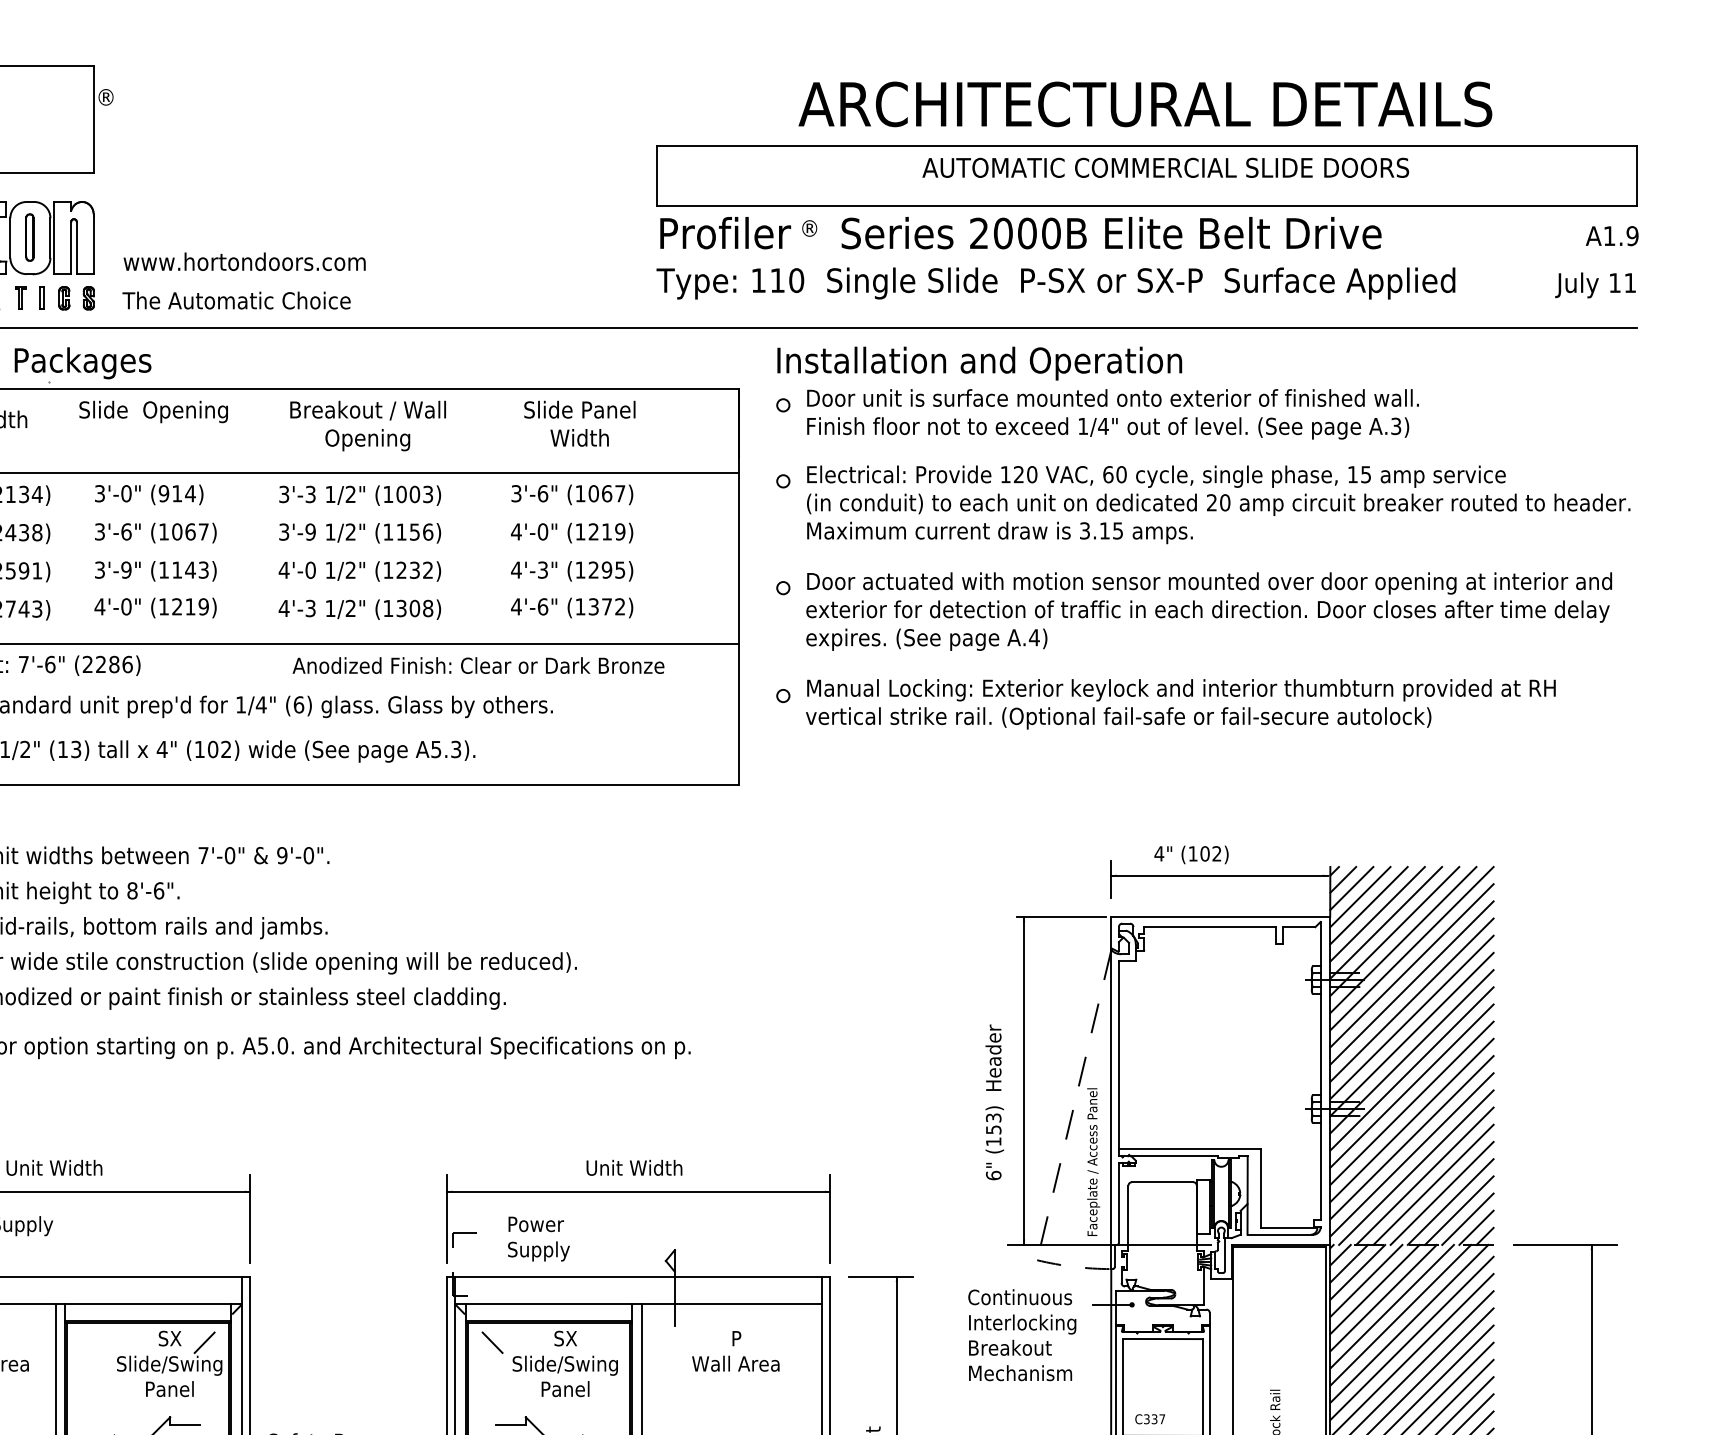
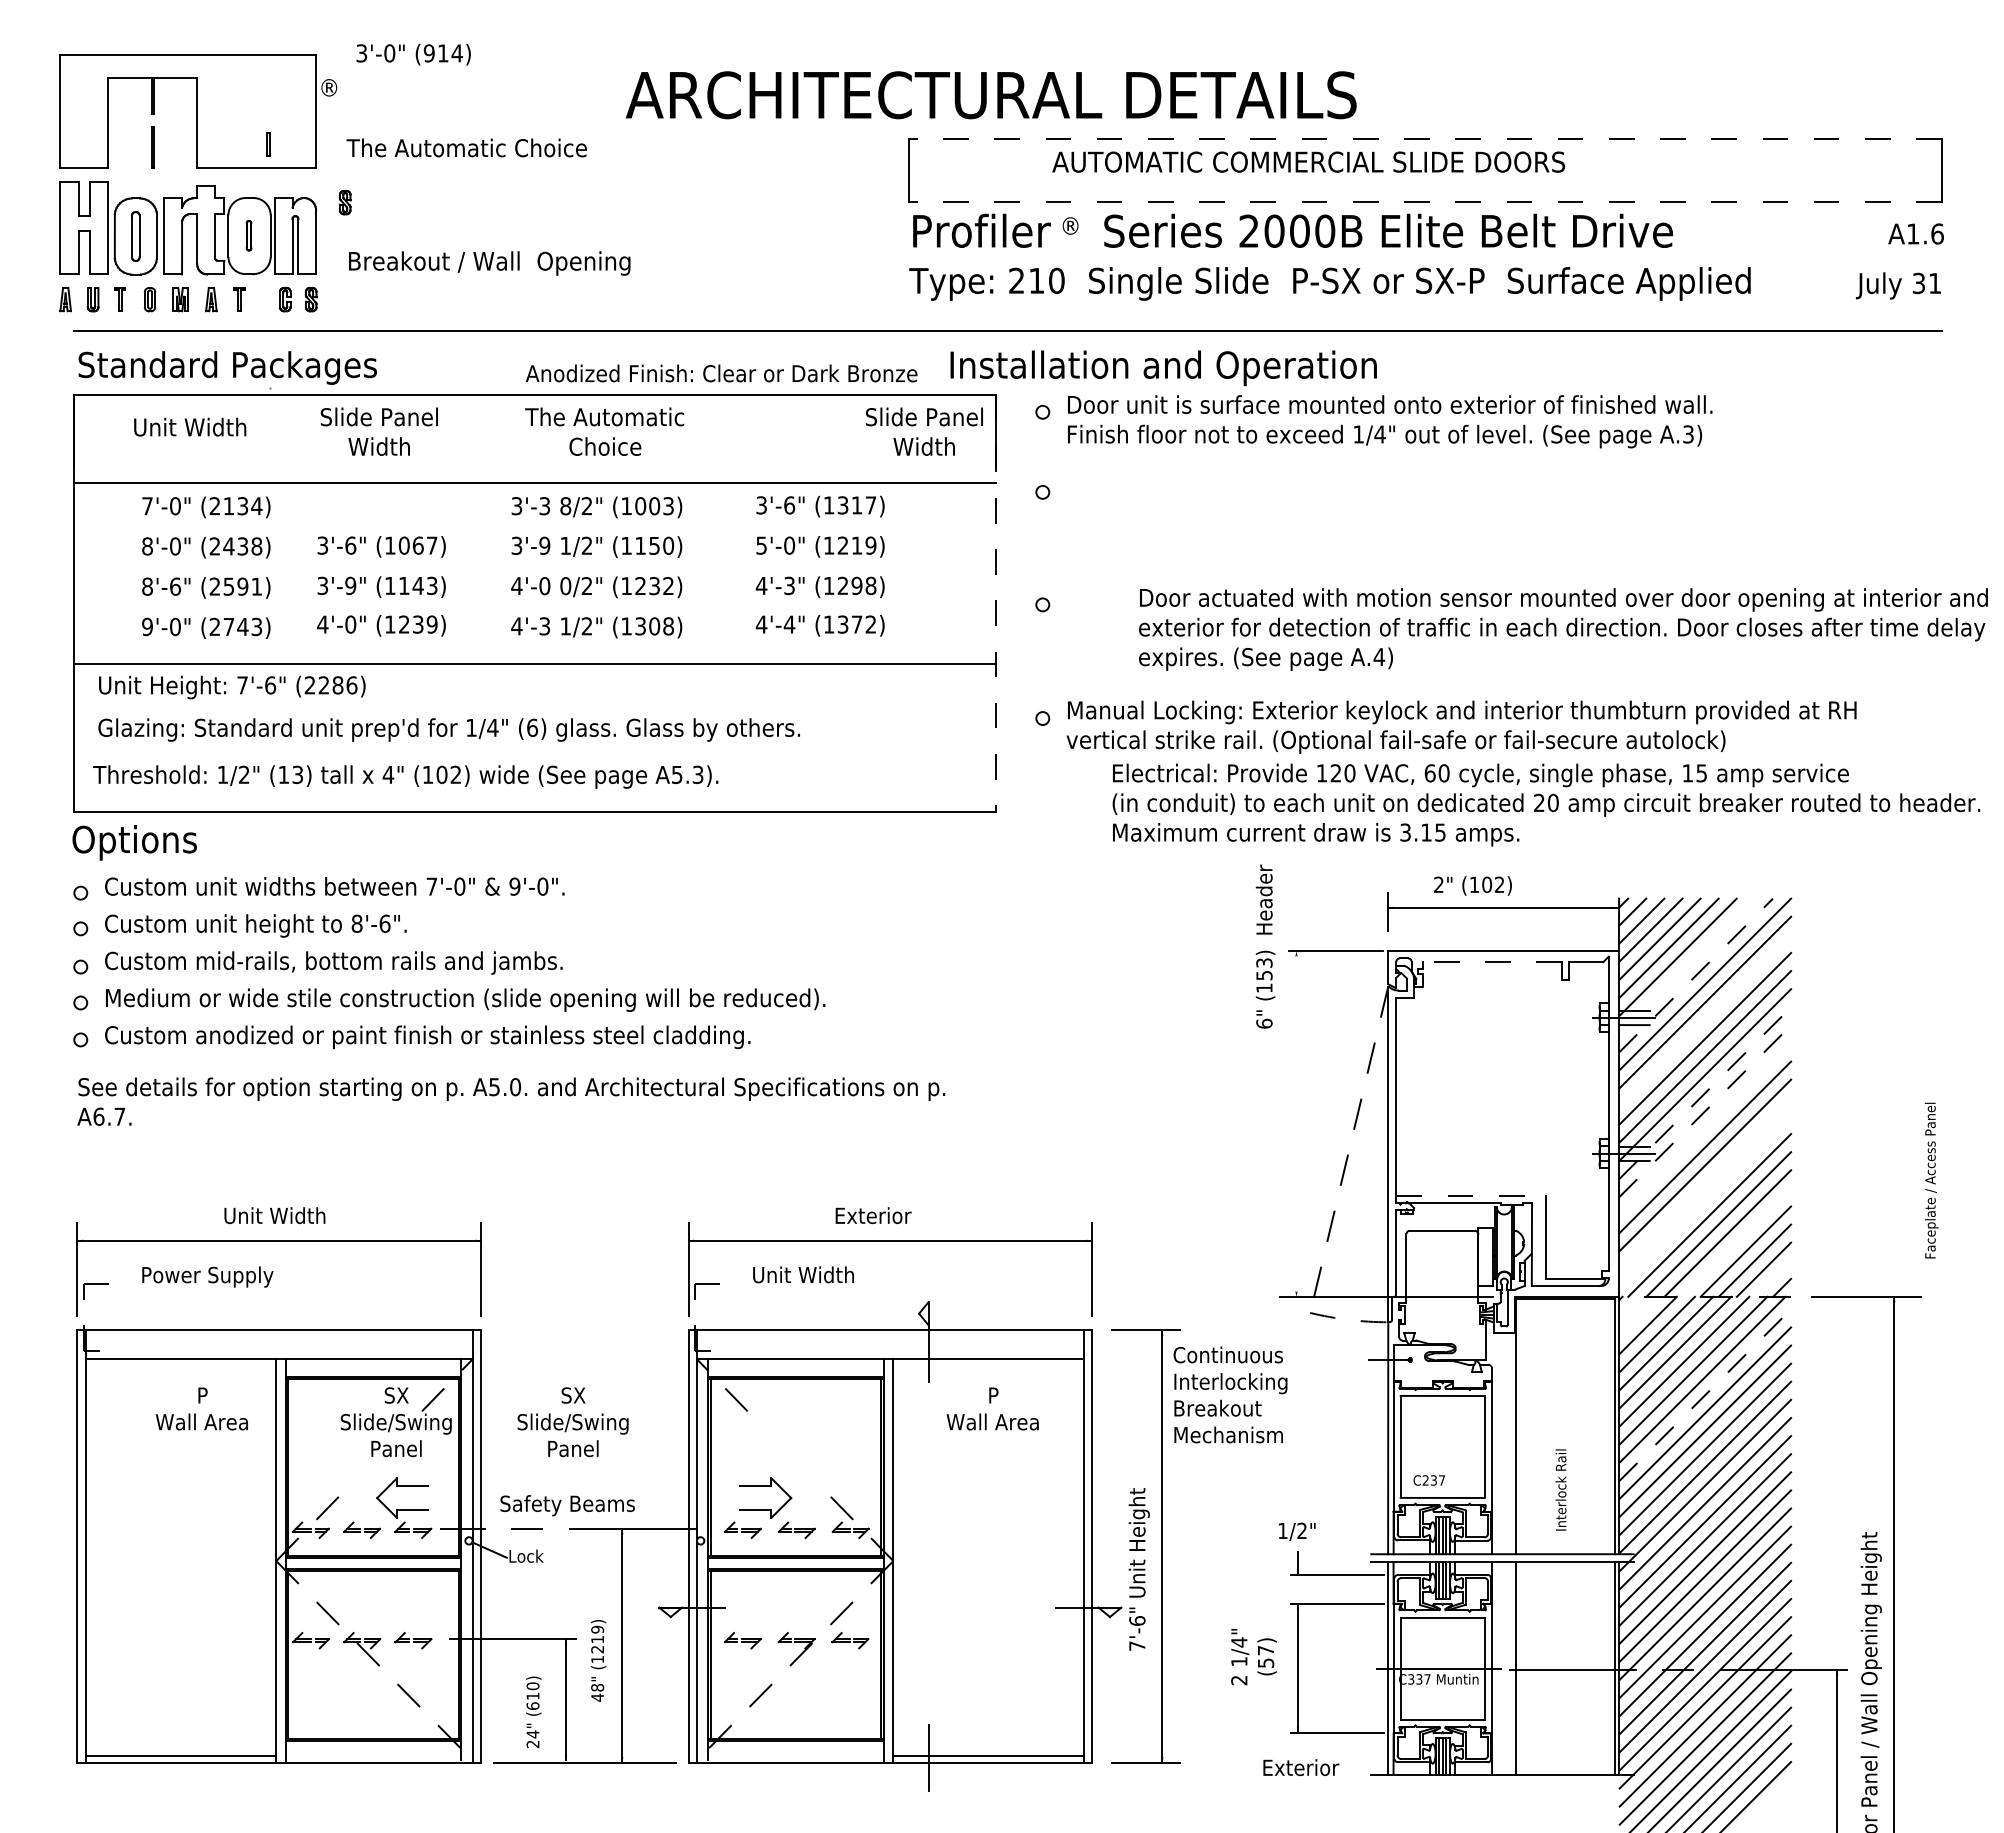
text: (1144, 104) -> (990, 95), moved
line: (1146, 145) -> (1425, 138), solid -> dashed
text: (1165, 167) -> (1308, 161), moved
part: (120, 206) -> (344, 202), added
line: (1146, 206) -> (1425, 202), solid -> dashed
text: (1632, 235) -> (1937, 233), A1.9 -> A1.6
part: (29, 237) -> (248, 235), size x0.6
text: (257, 264) -> (488, 263), www.hortondoors.com -> Breakout / Wall  Opening
text: (758, 280) -> (1016, 280), 110 -> 210
text: (1614, 283) -> (1918, 283), 11 -> 31
line: (40, 298) -> (267, 144), moved
text: (236, 300) -> (466, 147), moved
text: (979, 363) -> (1163, 368), moved
text: (153, 423) -> (379, 431), Slide  Opening -> Slide Panel Width
text: (579, 423) -> (924, 431), moved
text: (368, 425) -> (605, 433), Breakout / Wall  Opening -> The Automatic Choice
text: (599, 493) -> (849, 505), (1067) -> (1317)
text: (148, 494) -> (413, 54), moved
text: (330, 494) -> (565, 506), 1/2" -> 8/2"
text: (1218, 504) -> (1546, 804), moved
text: (428, 531) -> (668, 545), (1156) -> (1150)
text: (516, 531) -> (761, 545), 4'-0" -> 5'-0"
text: (619, 569) -> (870, 585), (1295) -> (1298)
text: (330, 570) -> (565, 586), 1/2" -> 0/2"
line: (738, 587) -> (995, 604), solid -> dashed
text: (190, 606) -> (418, 624), (1219) -> (1239)
text: (542, 606) -> (789, 624), 4'-6" -> 4'-4"
text: (1209, 611) -> (1563, 629), moved
text: (478, 665) -> (721, 373), moved
text: (1158, 853) -> (1438, 884), 4" -> 2"
line: (1210, 927) -> (1492, 962), solid -> dashed
line: (1394, 931) -> (1686, 966), removed
line: (1403, 939) -> (1696, 975), solid -> dashed
line: (1412, 982) -> (1705, 1020), removed
line: (1412, 1051) -> (1705, 1093), solid -> dashed
line: (1412, 1069) -> (1705, 1111), solid -> dashed
line: (1024, 1080) -> (1296, 1123), removed
line: (1412, 1086) -> (1705, 1129), removed
text: (994, 1102) -> (1265, 946), moved
line: (1412, 1137) -> (1705, 1183), removed
line: (1190, 1149) -> (1471, 1196), solid -> dashed
line: (1412, 1154) -> (1705, 1201), removed
text: (1093, 1162) -> (1931, 1180), moved
text: (634, 1167) -> (885, 1215), Unit Width -> Exterior
line: (1441, 1193) -> (1736, 1242), removed
line: (1476, 1227) -> (1773, 1278), removed
text: (555, 1238) -> (802, 1290), Power Supply -> Unit Width
line: (1340, 1255) -> (1629, 1307), removed
line: (1348, 1263) -> (1638, 1316), removed
text: (1022, 1334) -> (1230, 1394), moved
line: (1412, 1337) -> (1705, 1394), solid -> dashed
text: (564, 1364) -> (572, 1422), moved
text: (1146, 1419) -> (1425, 1480), C337 -> C237

